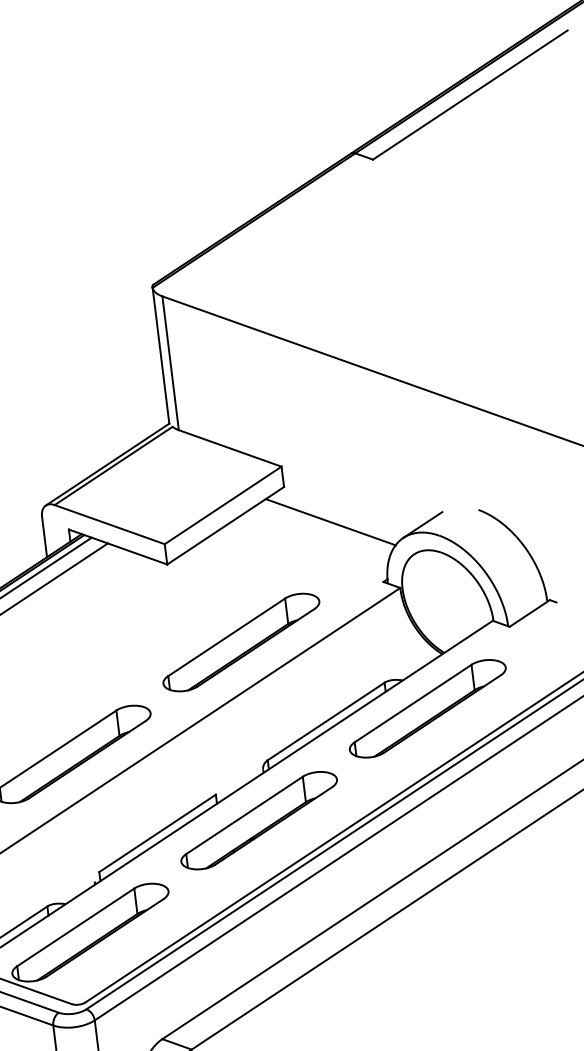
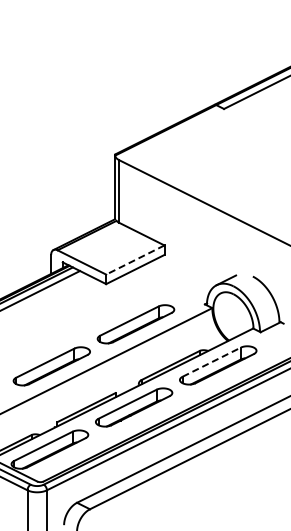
line: (223, 506) -> (135, 260), solid -> dashed
line: (329, 521) -> (183, 273), removed
line: (412, 704) -> (211, 362), solid -> dashed

